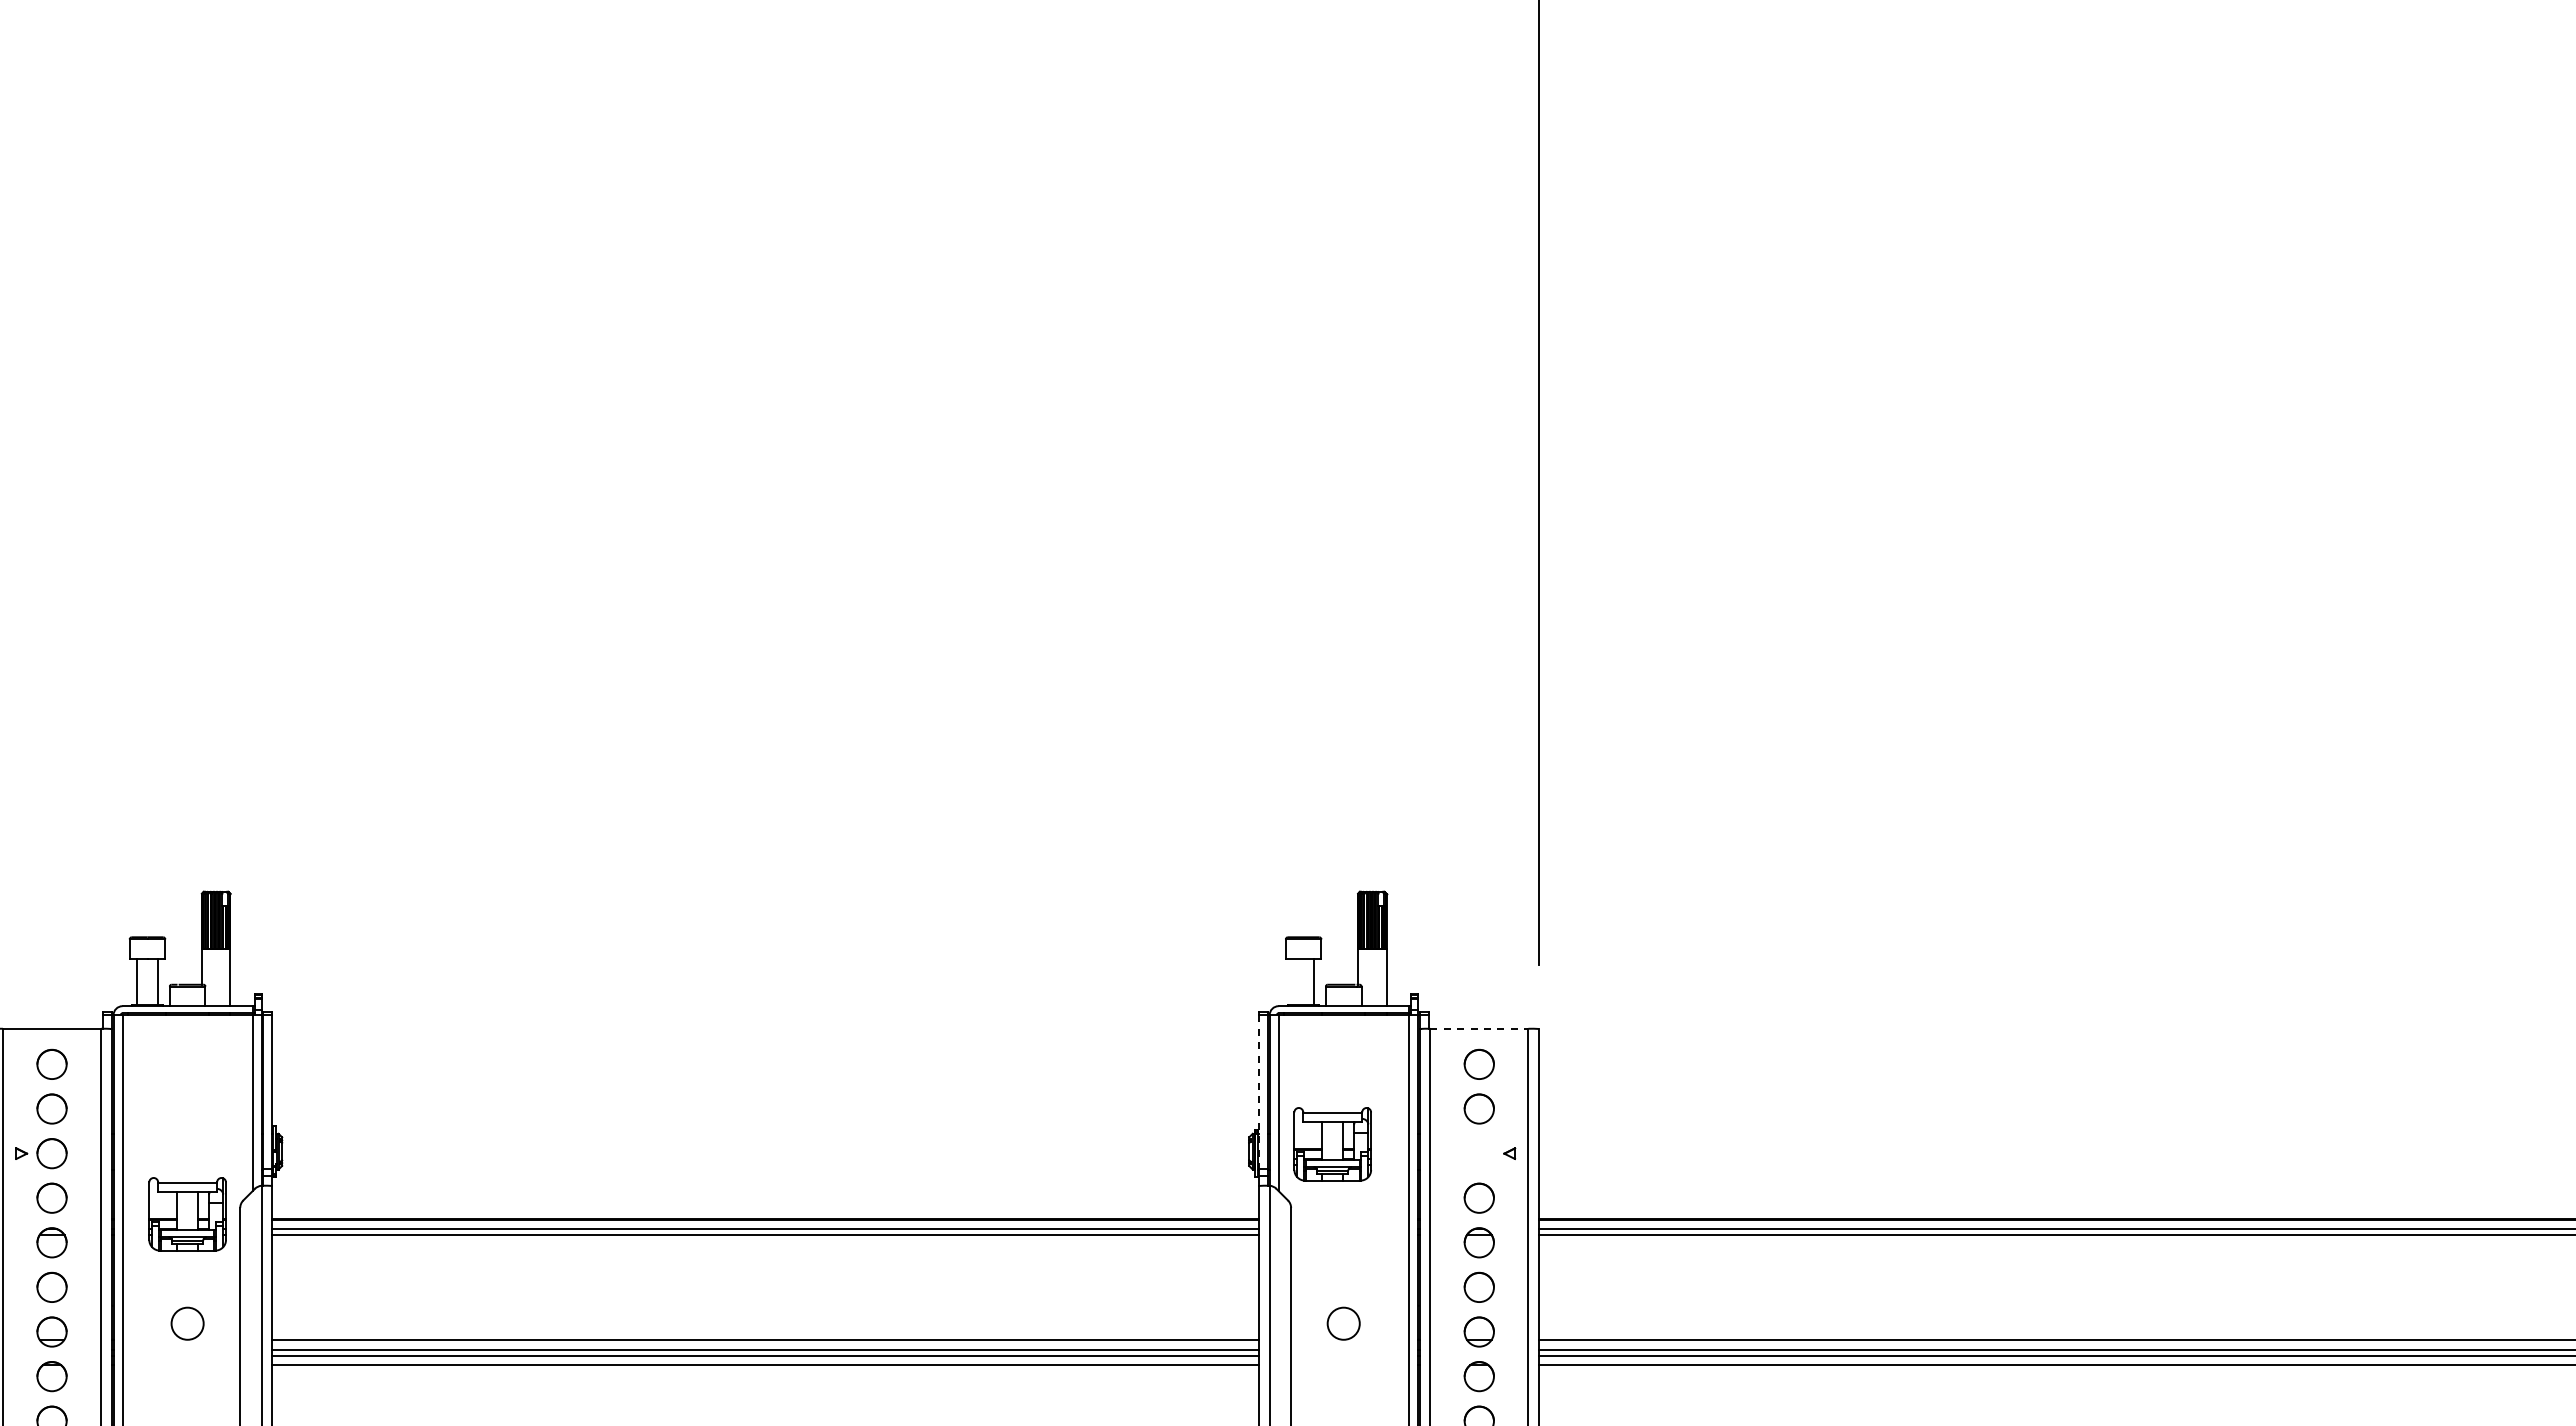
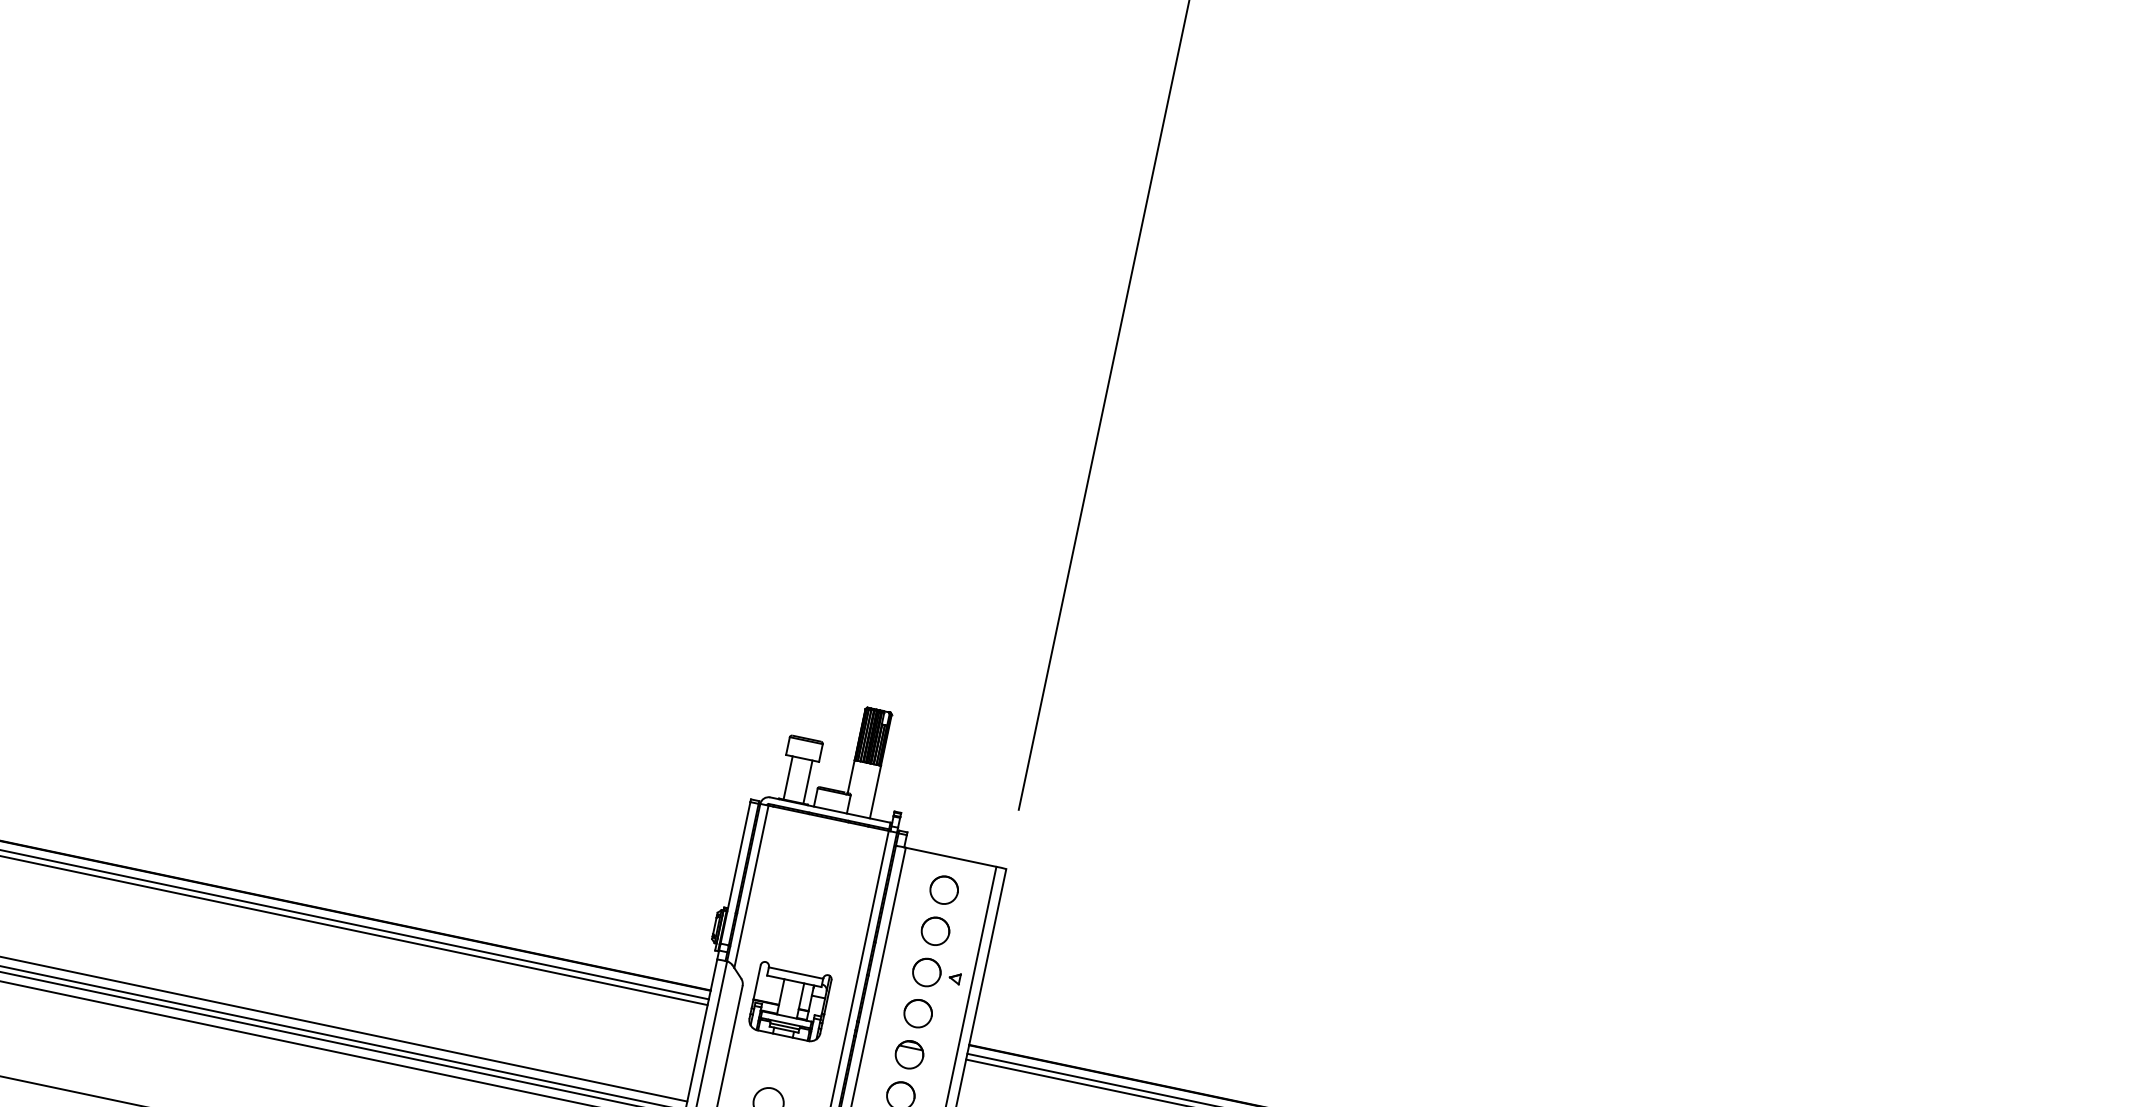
line: (1292, 981) -> (787, 777), added
line: (1479, 1028) -> (951, 857), dashed -> solid
line: (1259, 1092) -> (735, 873), dashed -> solid
part: (1332, 1144) -> (789, 1002), moved
circle: (1478, 1153) -> (926, 972), added

